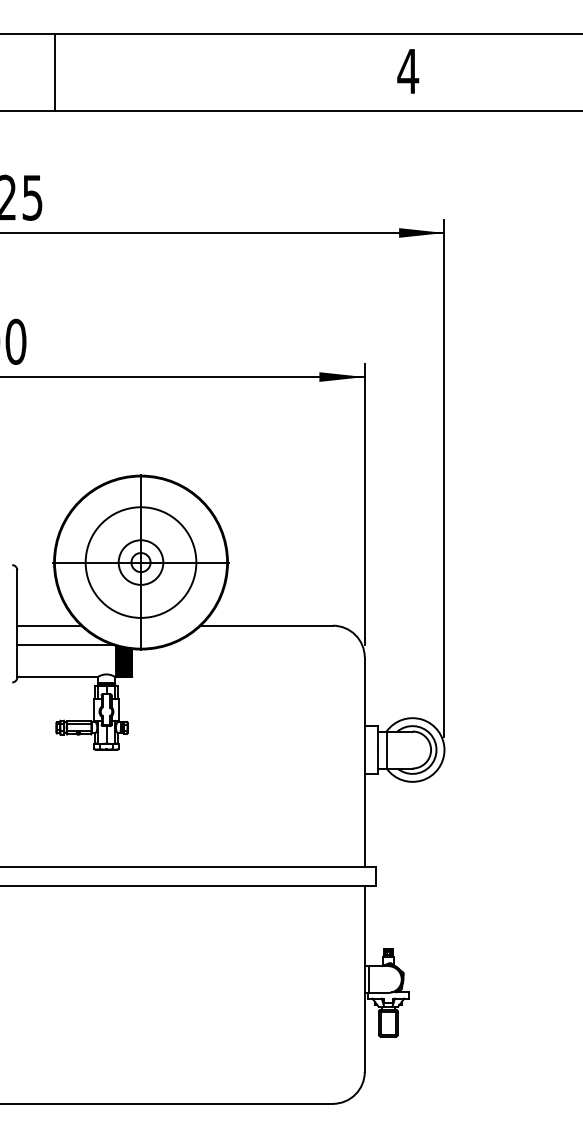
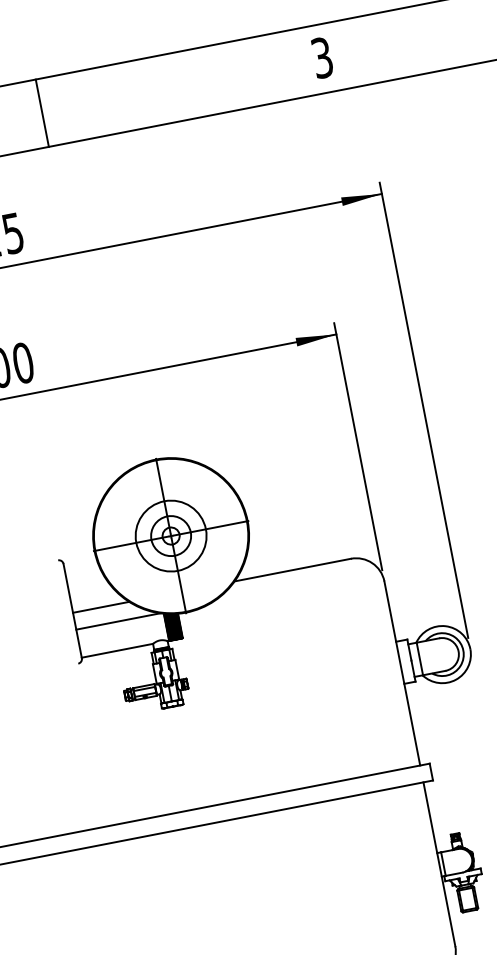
text: (408, 71) -> (322, 57), 4 -> 3
line: (55, 72) -> (42, 113), moved
circle: (140, 562) -> (170, 536), size x0.71

